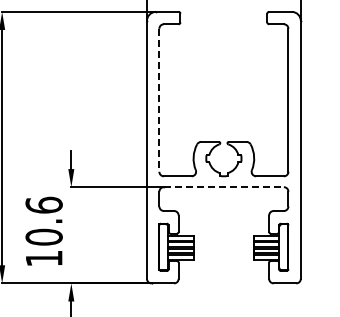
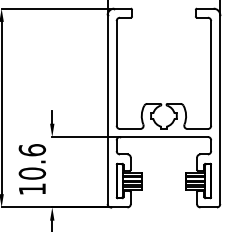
line: (159, 100) -> (116, 73), dashed -> solid
line: (224, 187) -> (164, 137), dashed -> solid

